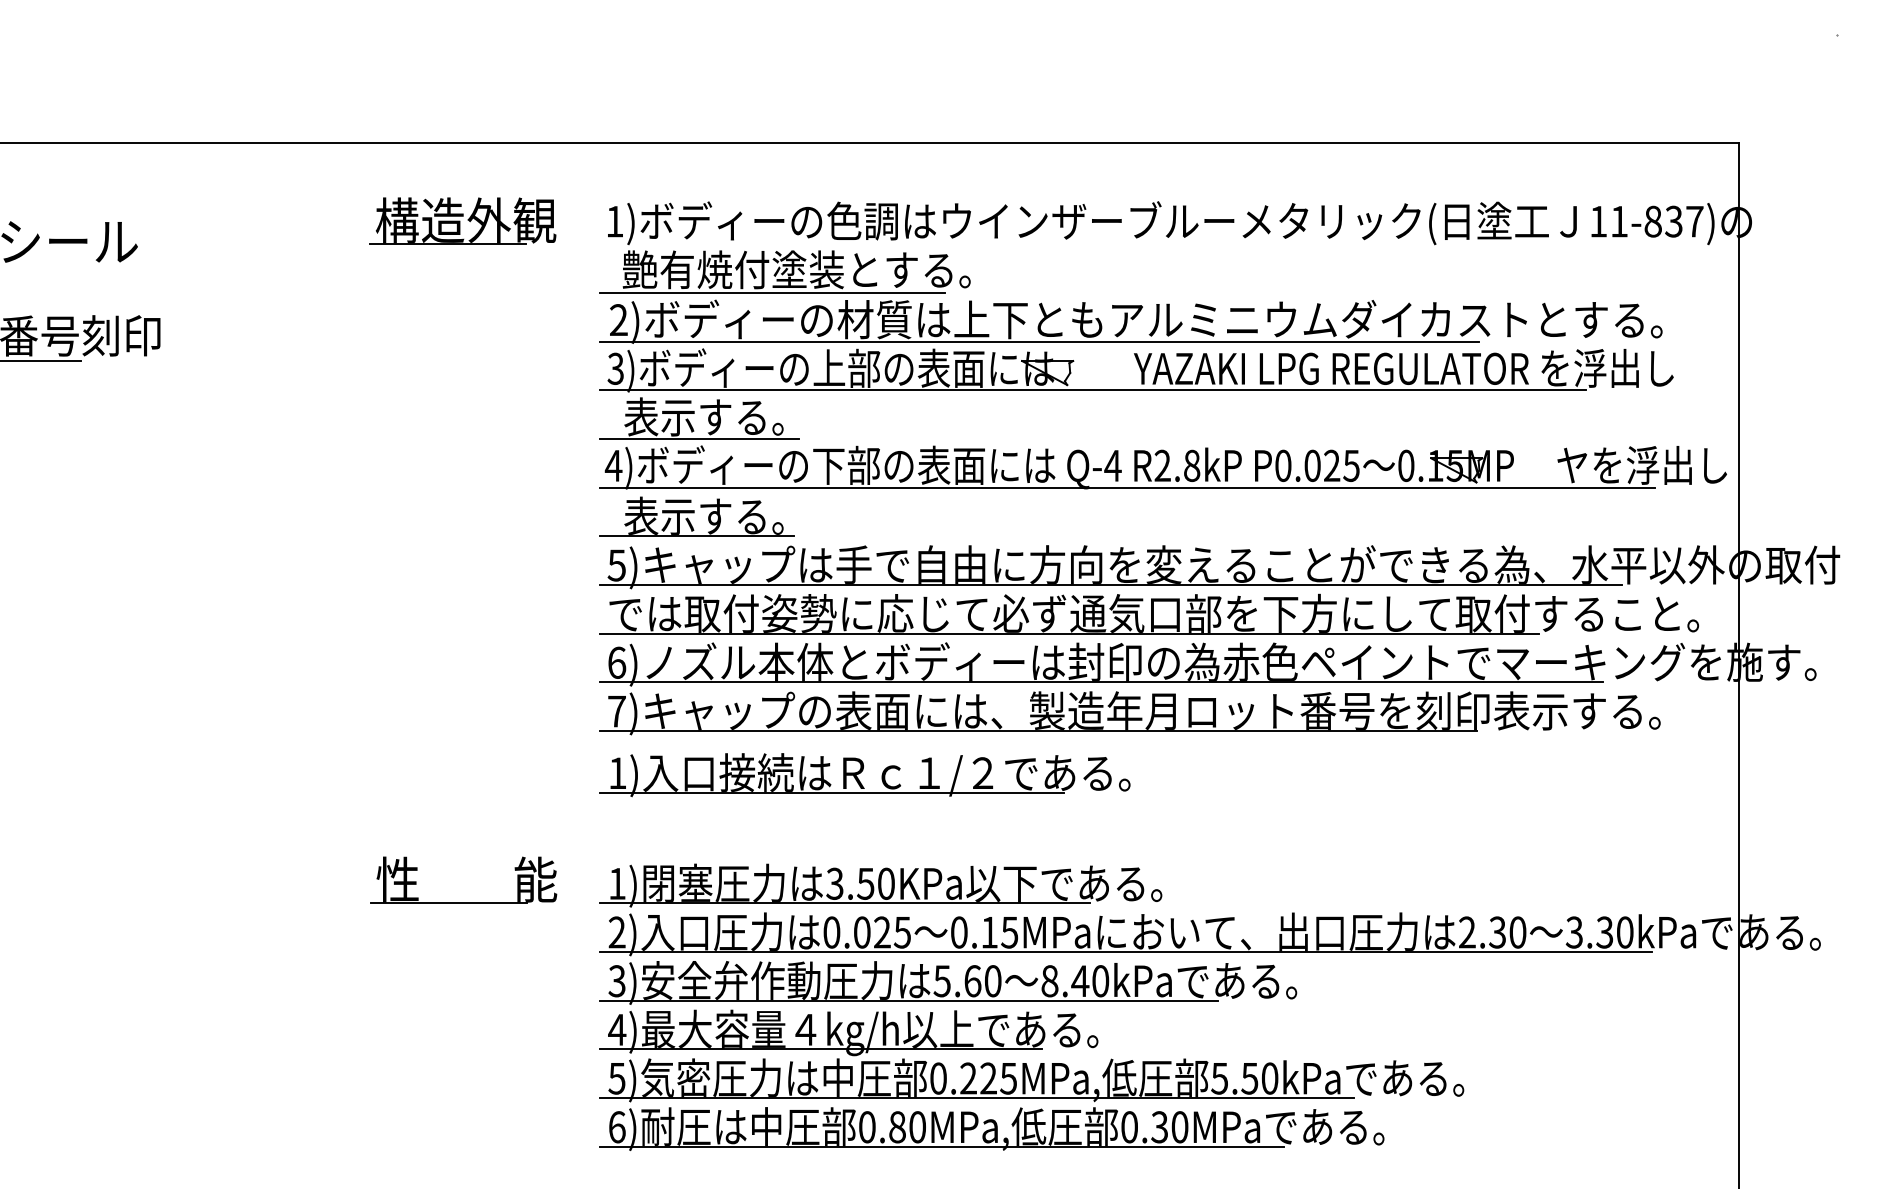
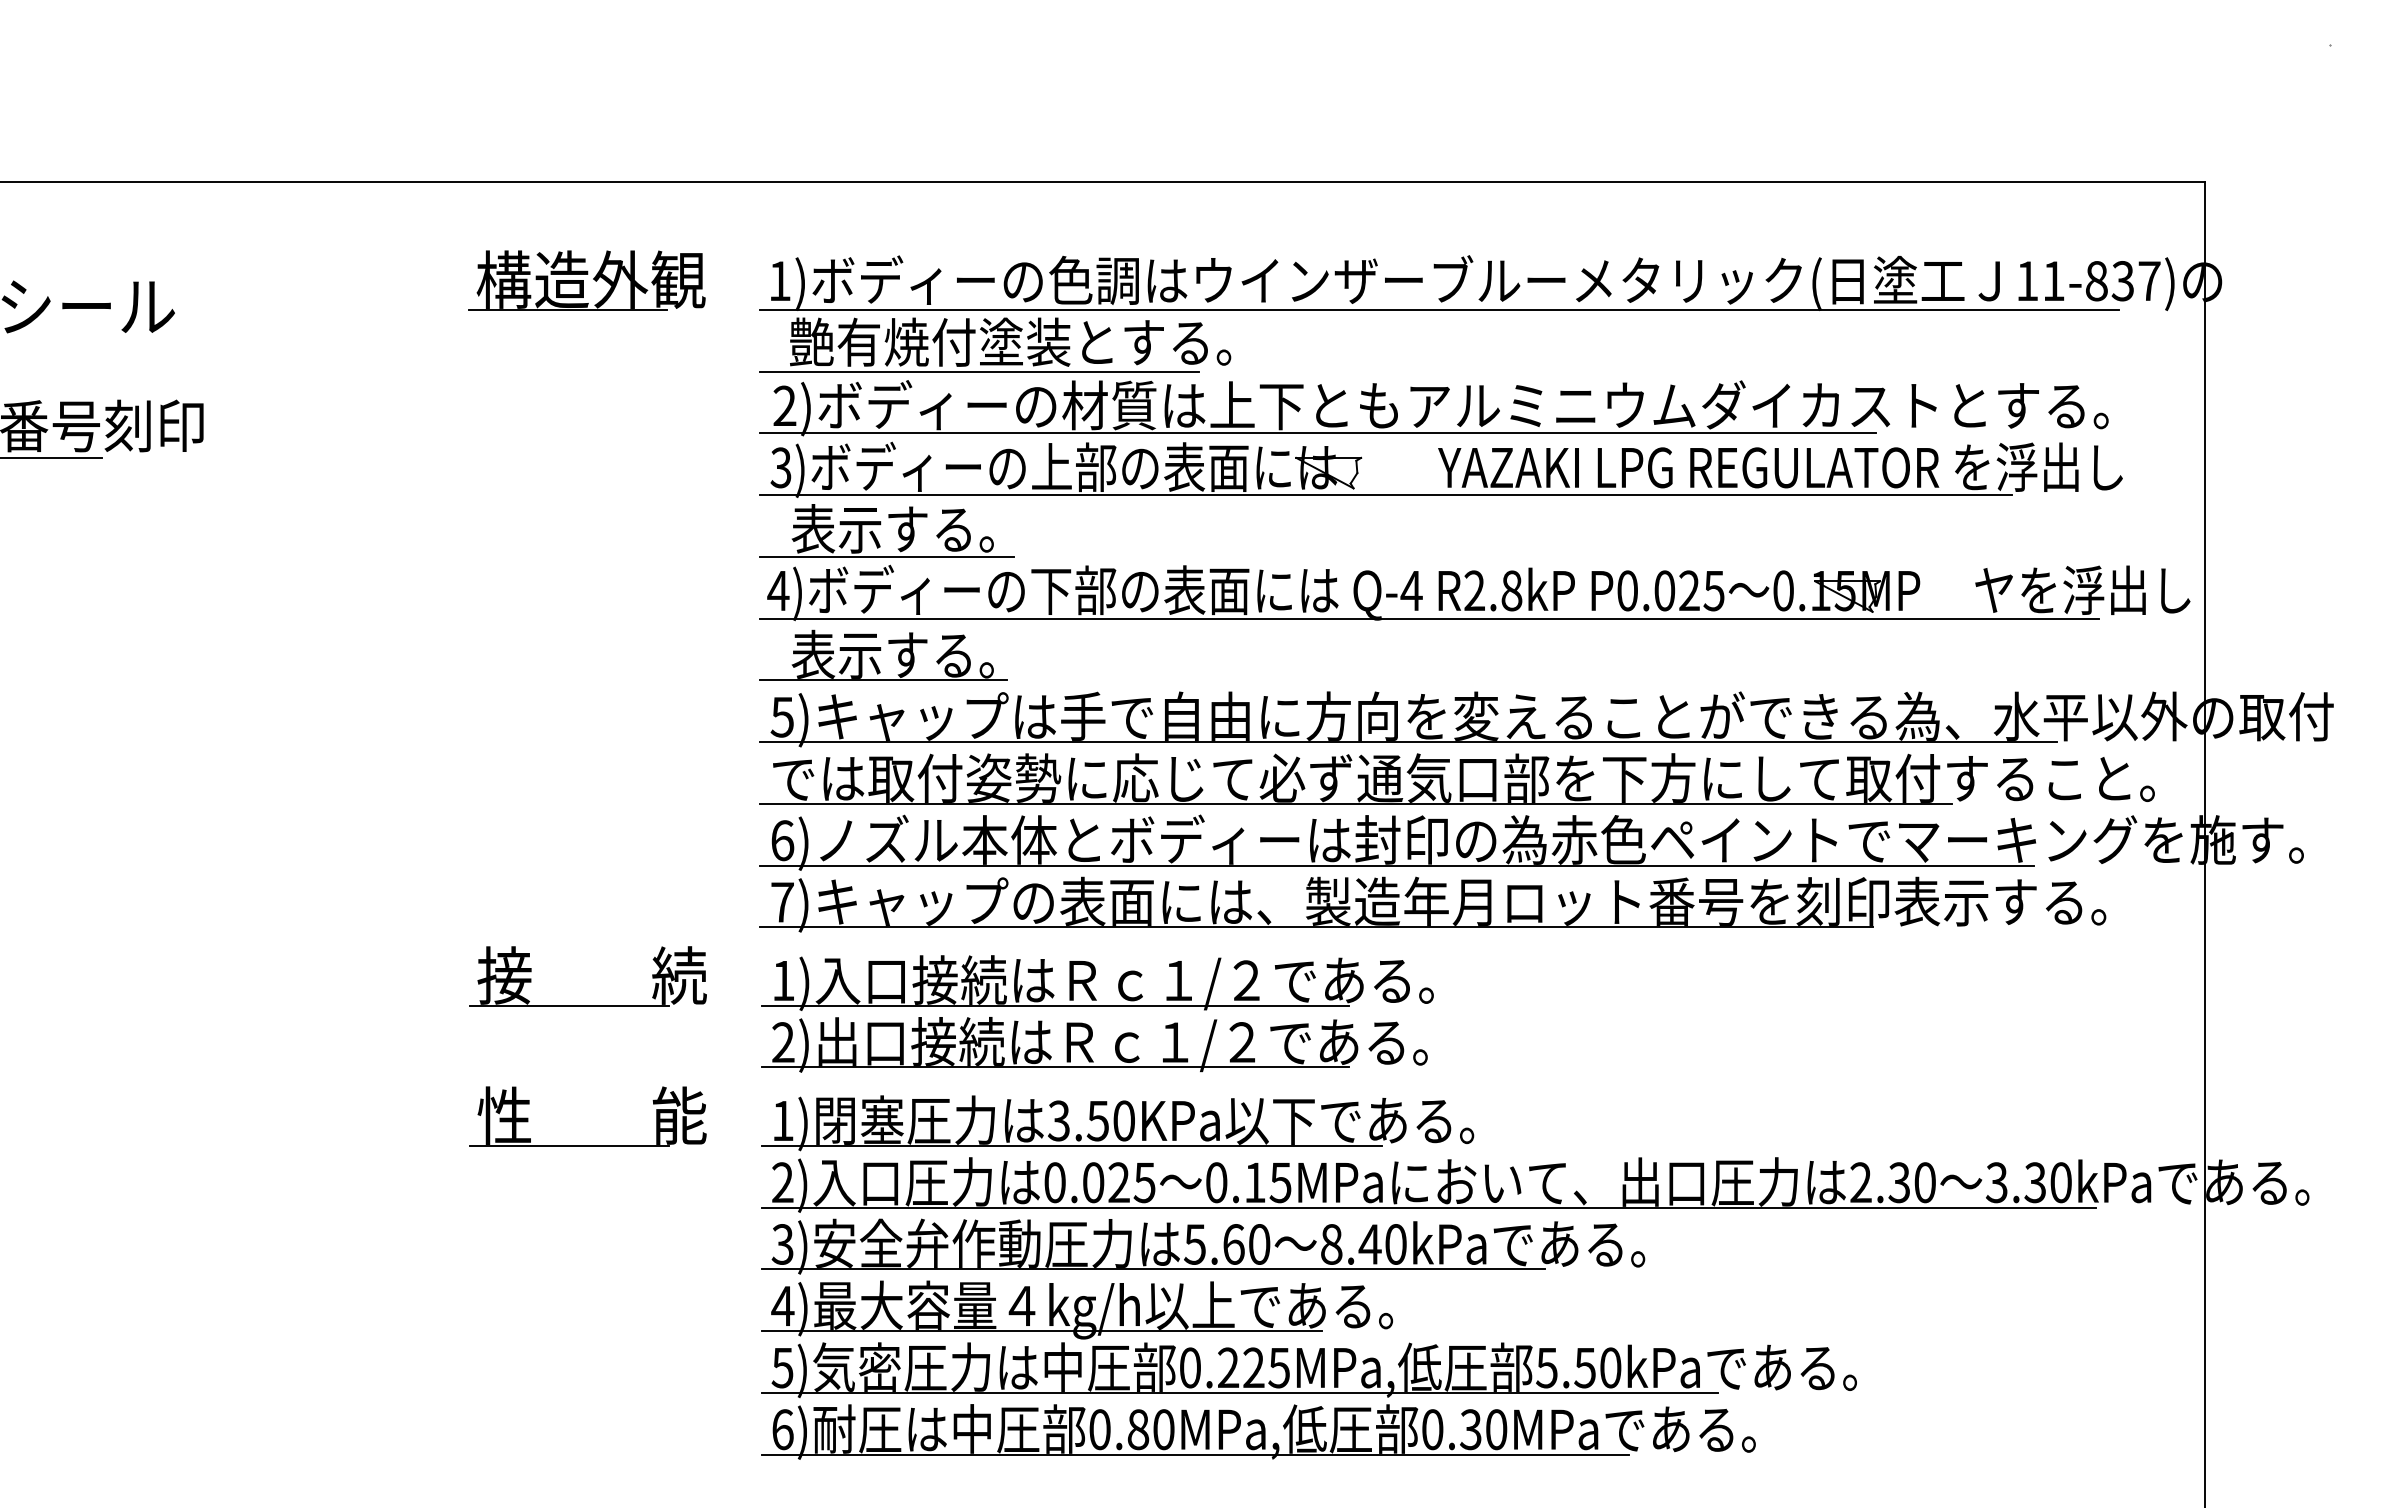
line: (1134, 244) -> (1439, 309), added
part: (463, 792) -> (587, 1005), added
part: (862, 823) -> (1094, 1044), added

